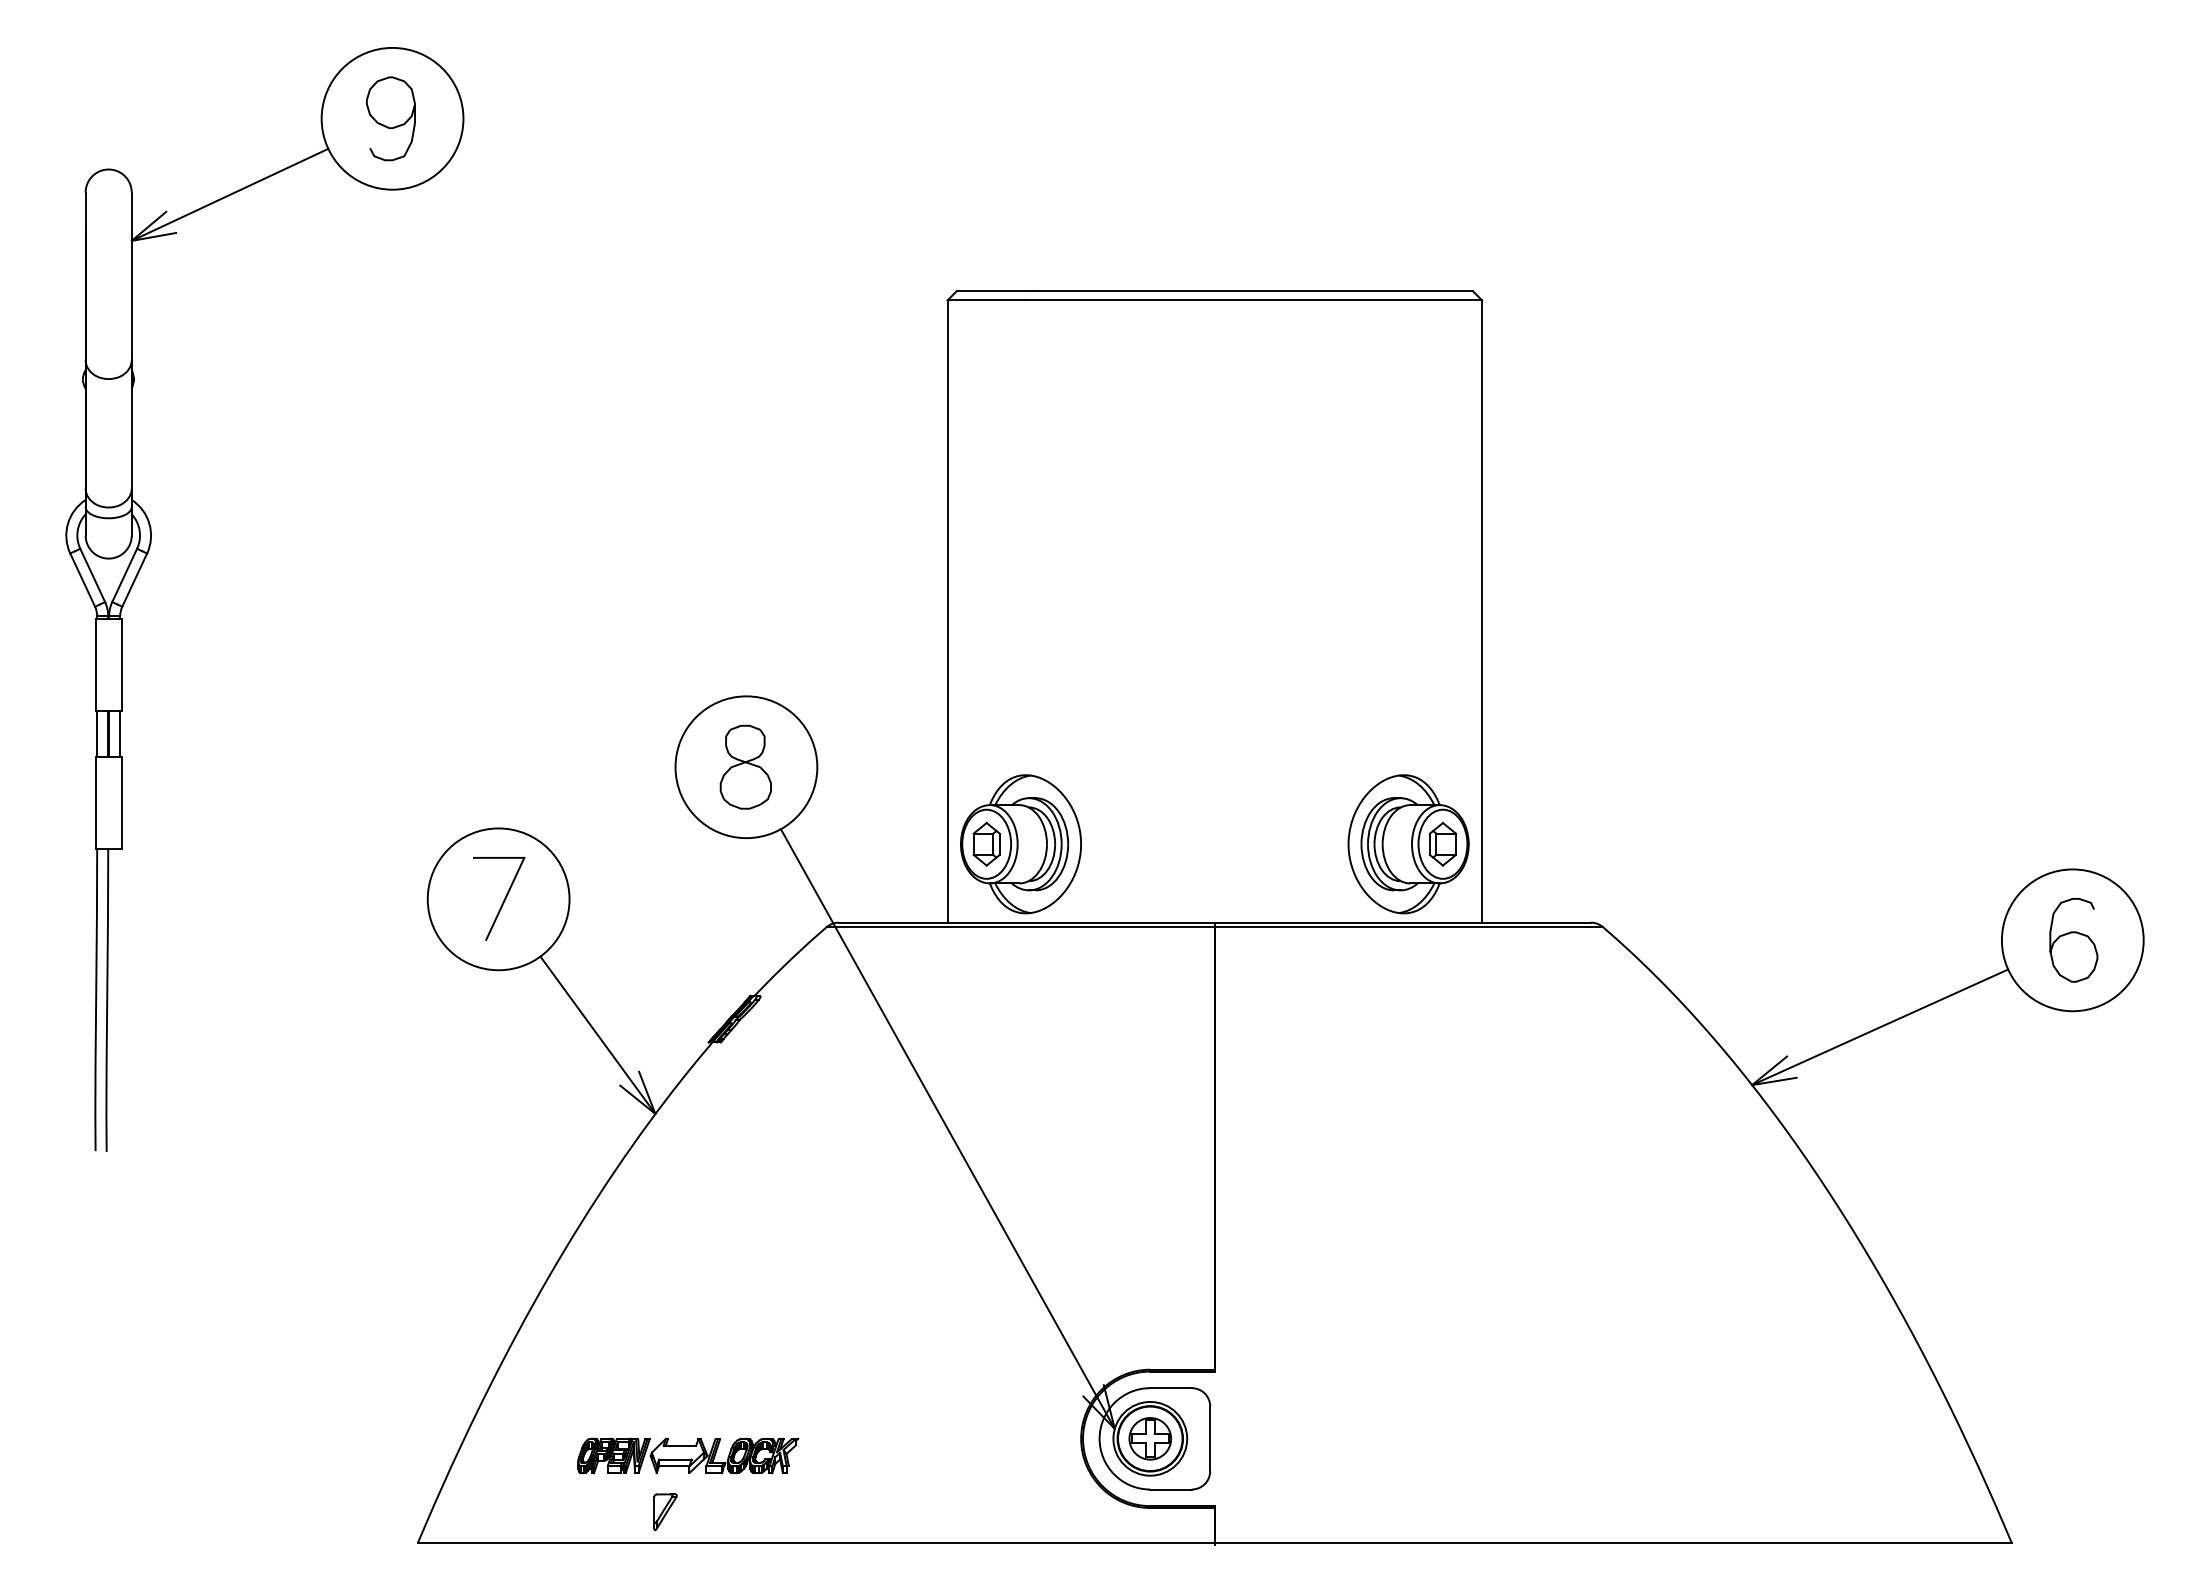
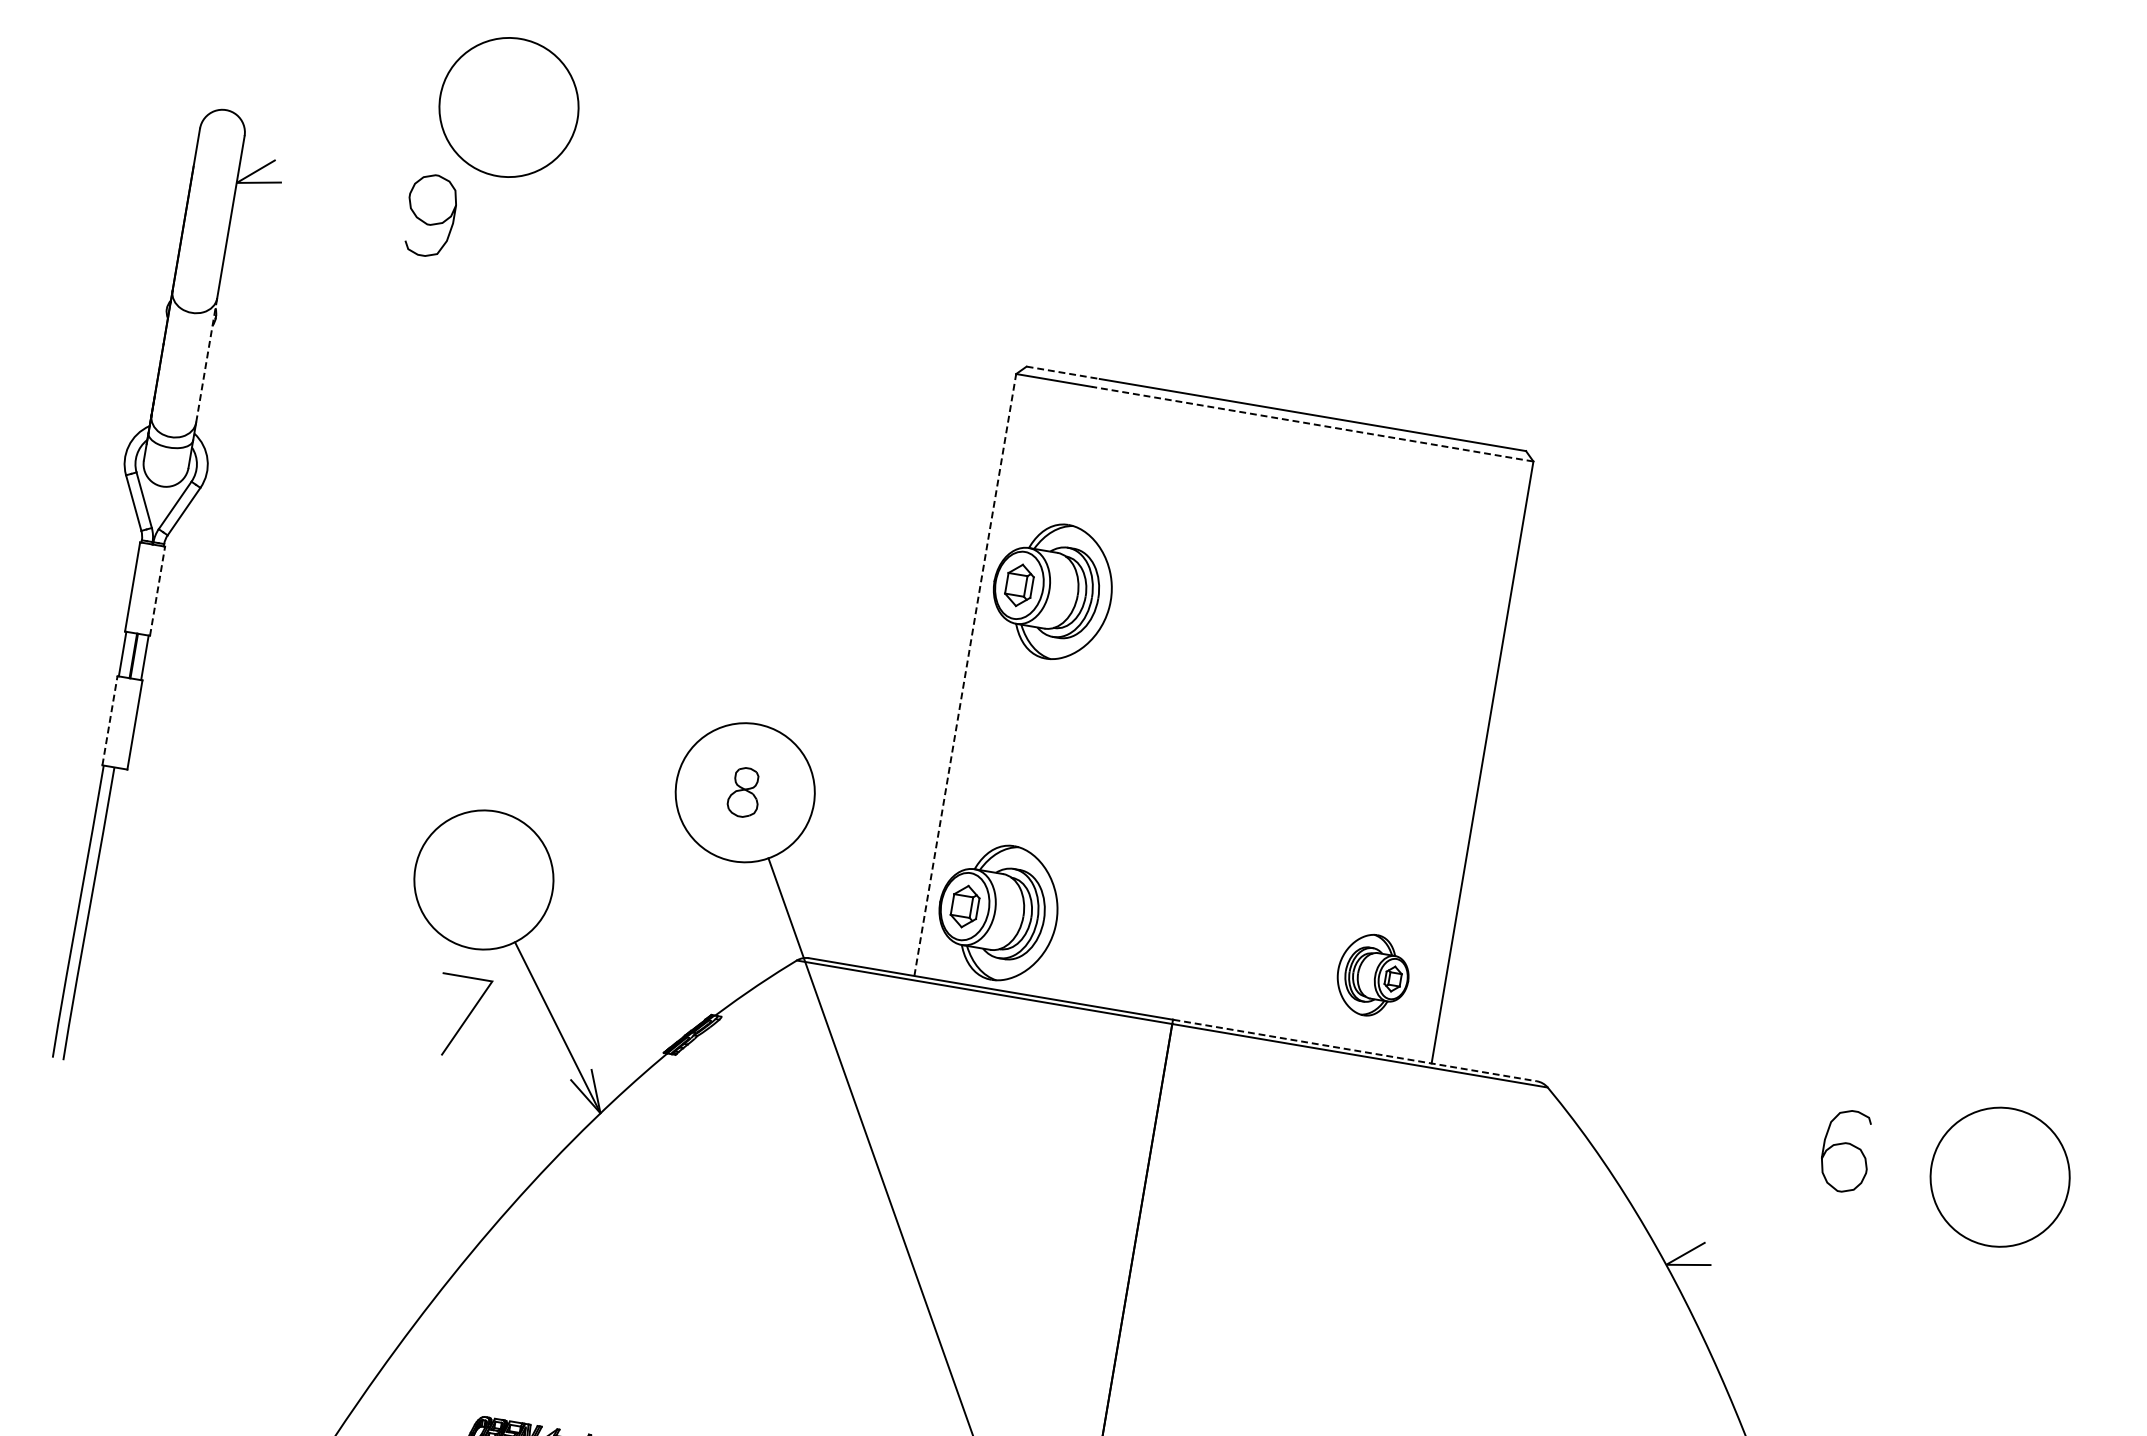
curve: (386, 125) -> (425, 221), moved
line: (229, 194) -> (338, 154), removed
line: (994, 291) -> (1063, 373), solid -> dashed
line: (1253, 300) -> (1312, 424), solid -> dashed
line: (131, 424) -> (206, 360), solid -> dashed
part: (1020, 512) -> (1052, 591), added
line: (947, 611) -> (965, 674), solid -> dashed
line: (121, 664) -> (157, 591), solid -> dashed
part: (745, 766) -> (744, 791), size x0.6
line: (95, 802) -> (109, 720), solid -> dashed
part: (1408, 844) -> (1373, 975), size x0.6
line: (503, 900) -> (465, 1019), moved
line: (1403, 922) -> (1355, 1050), solid -> dashed
curve: (2073, 933) -> (1847, 1144), moved
line: (1880, 1027) -> (1799, 1230), removed

